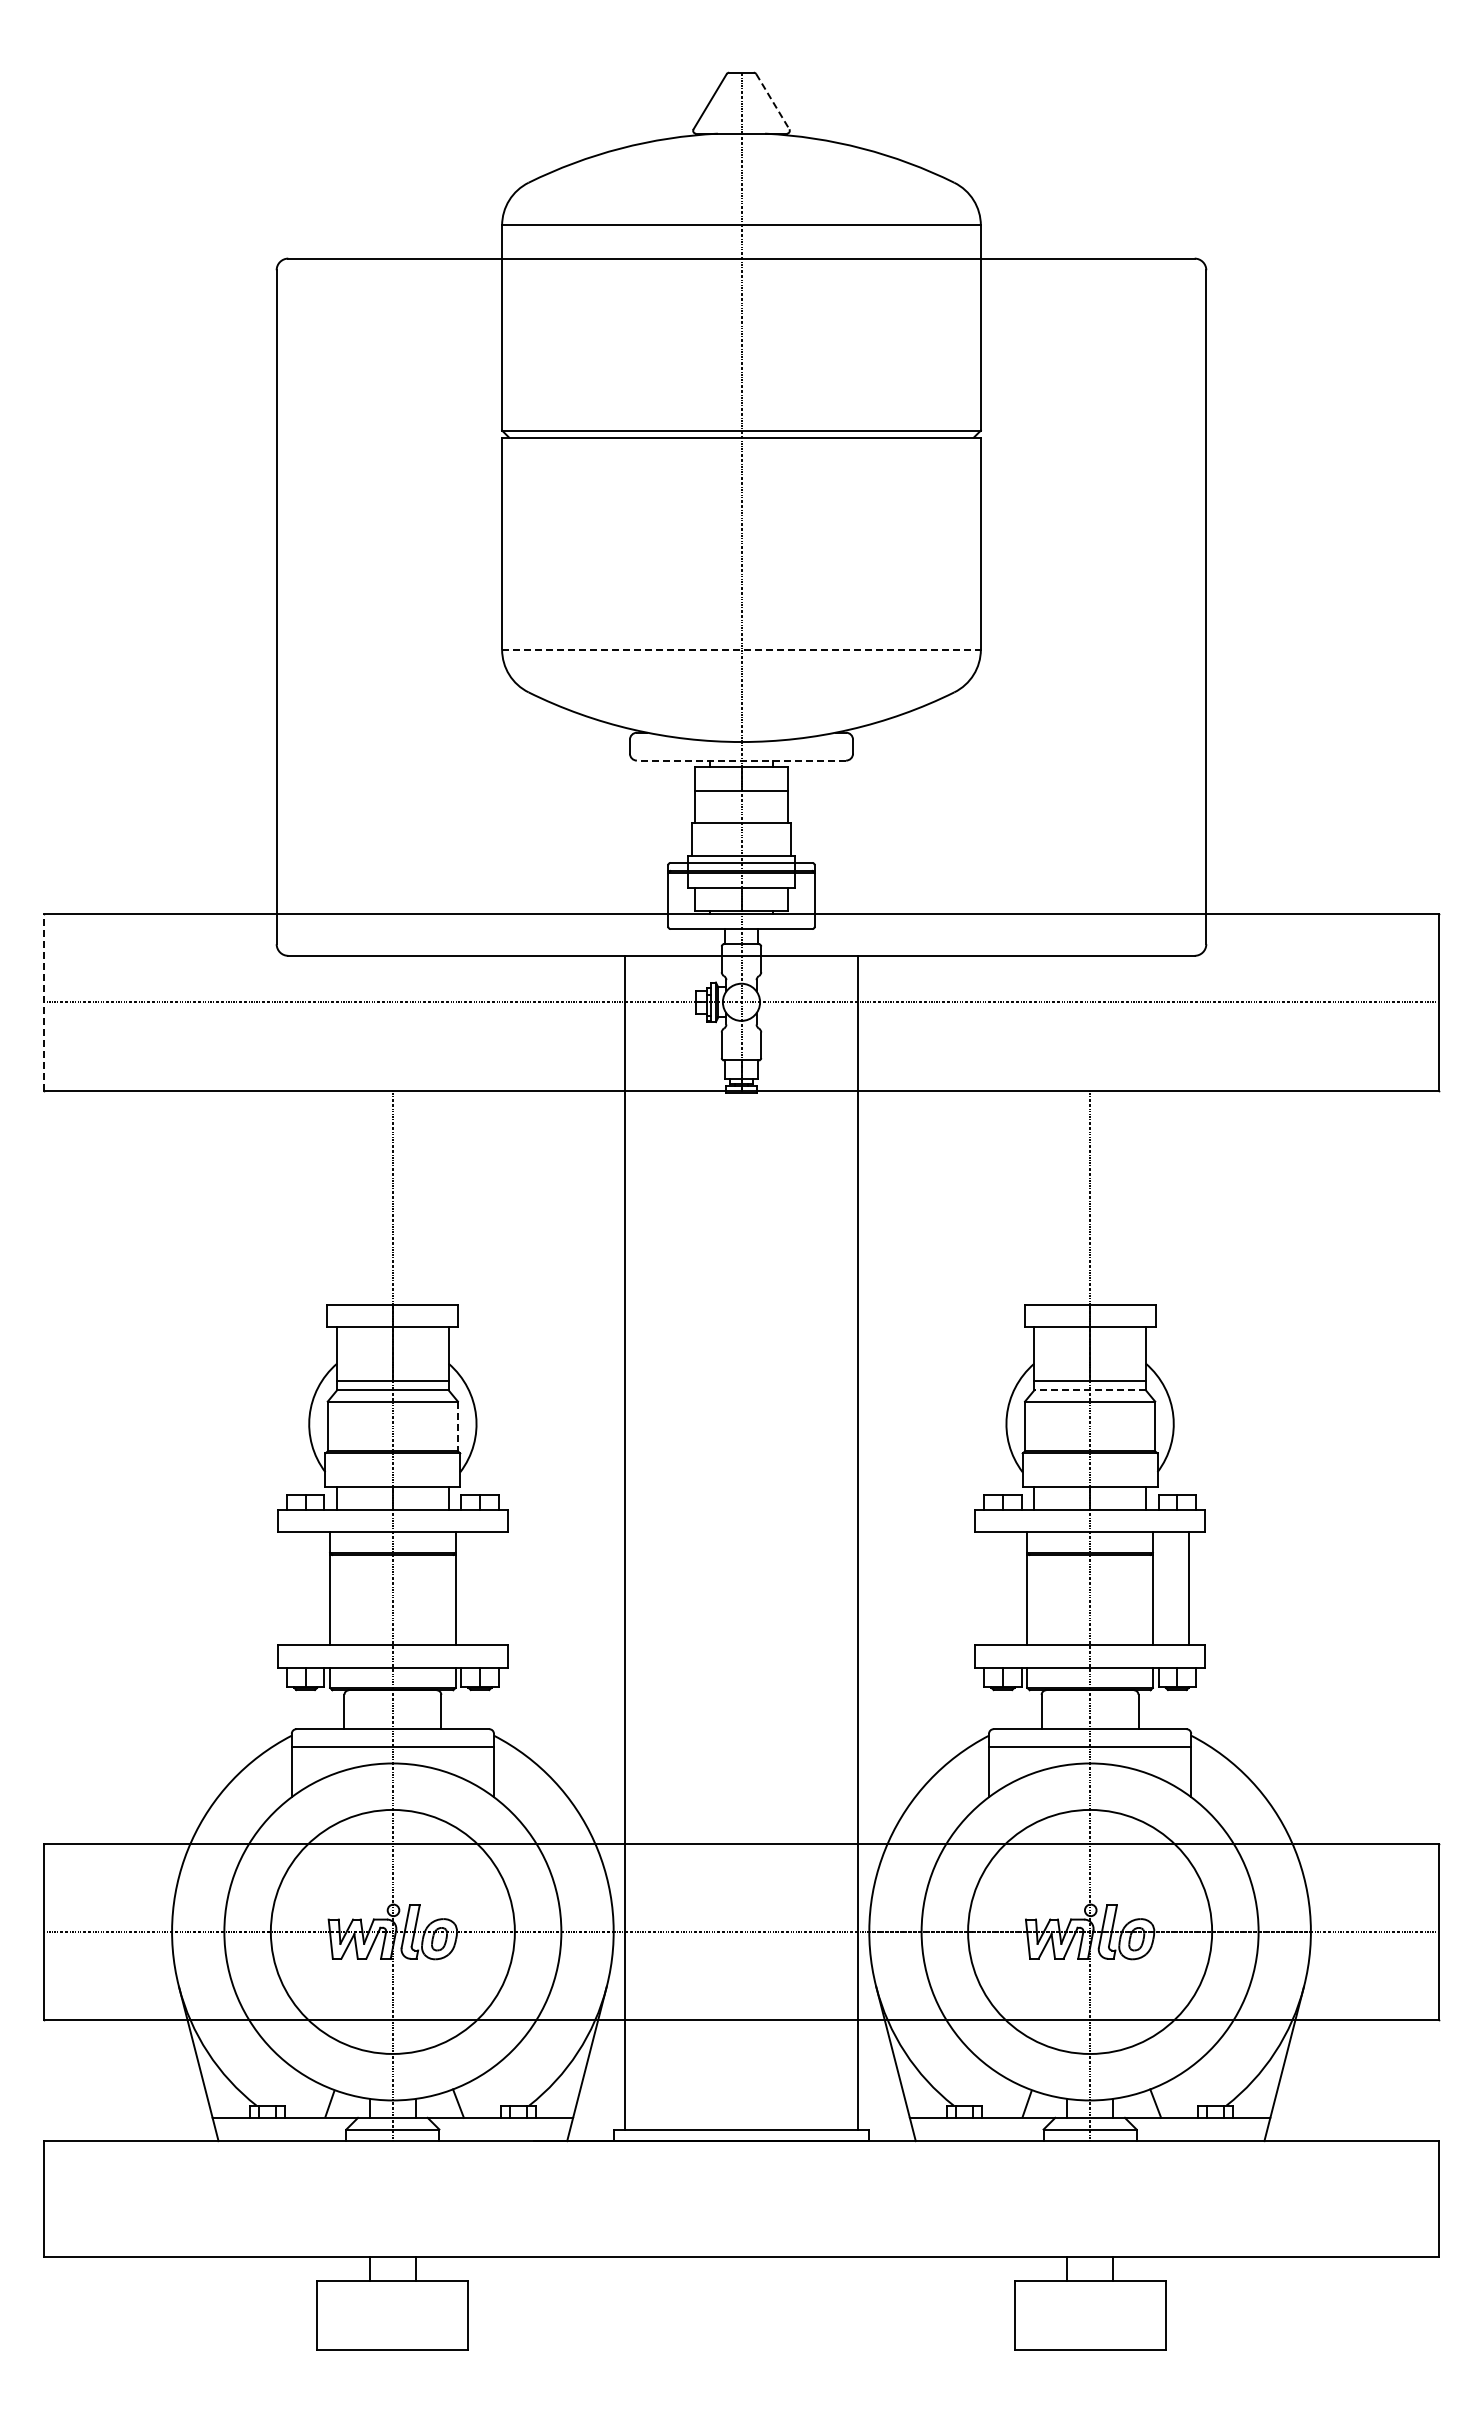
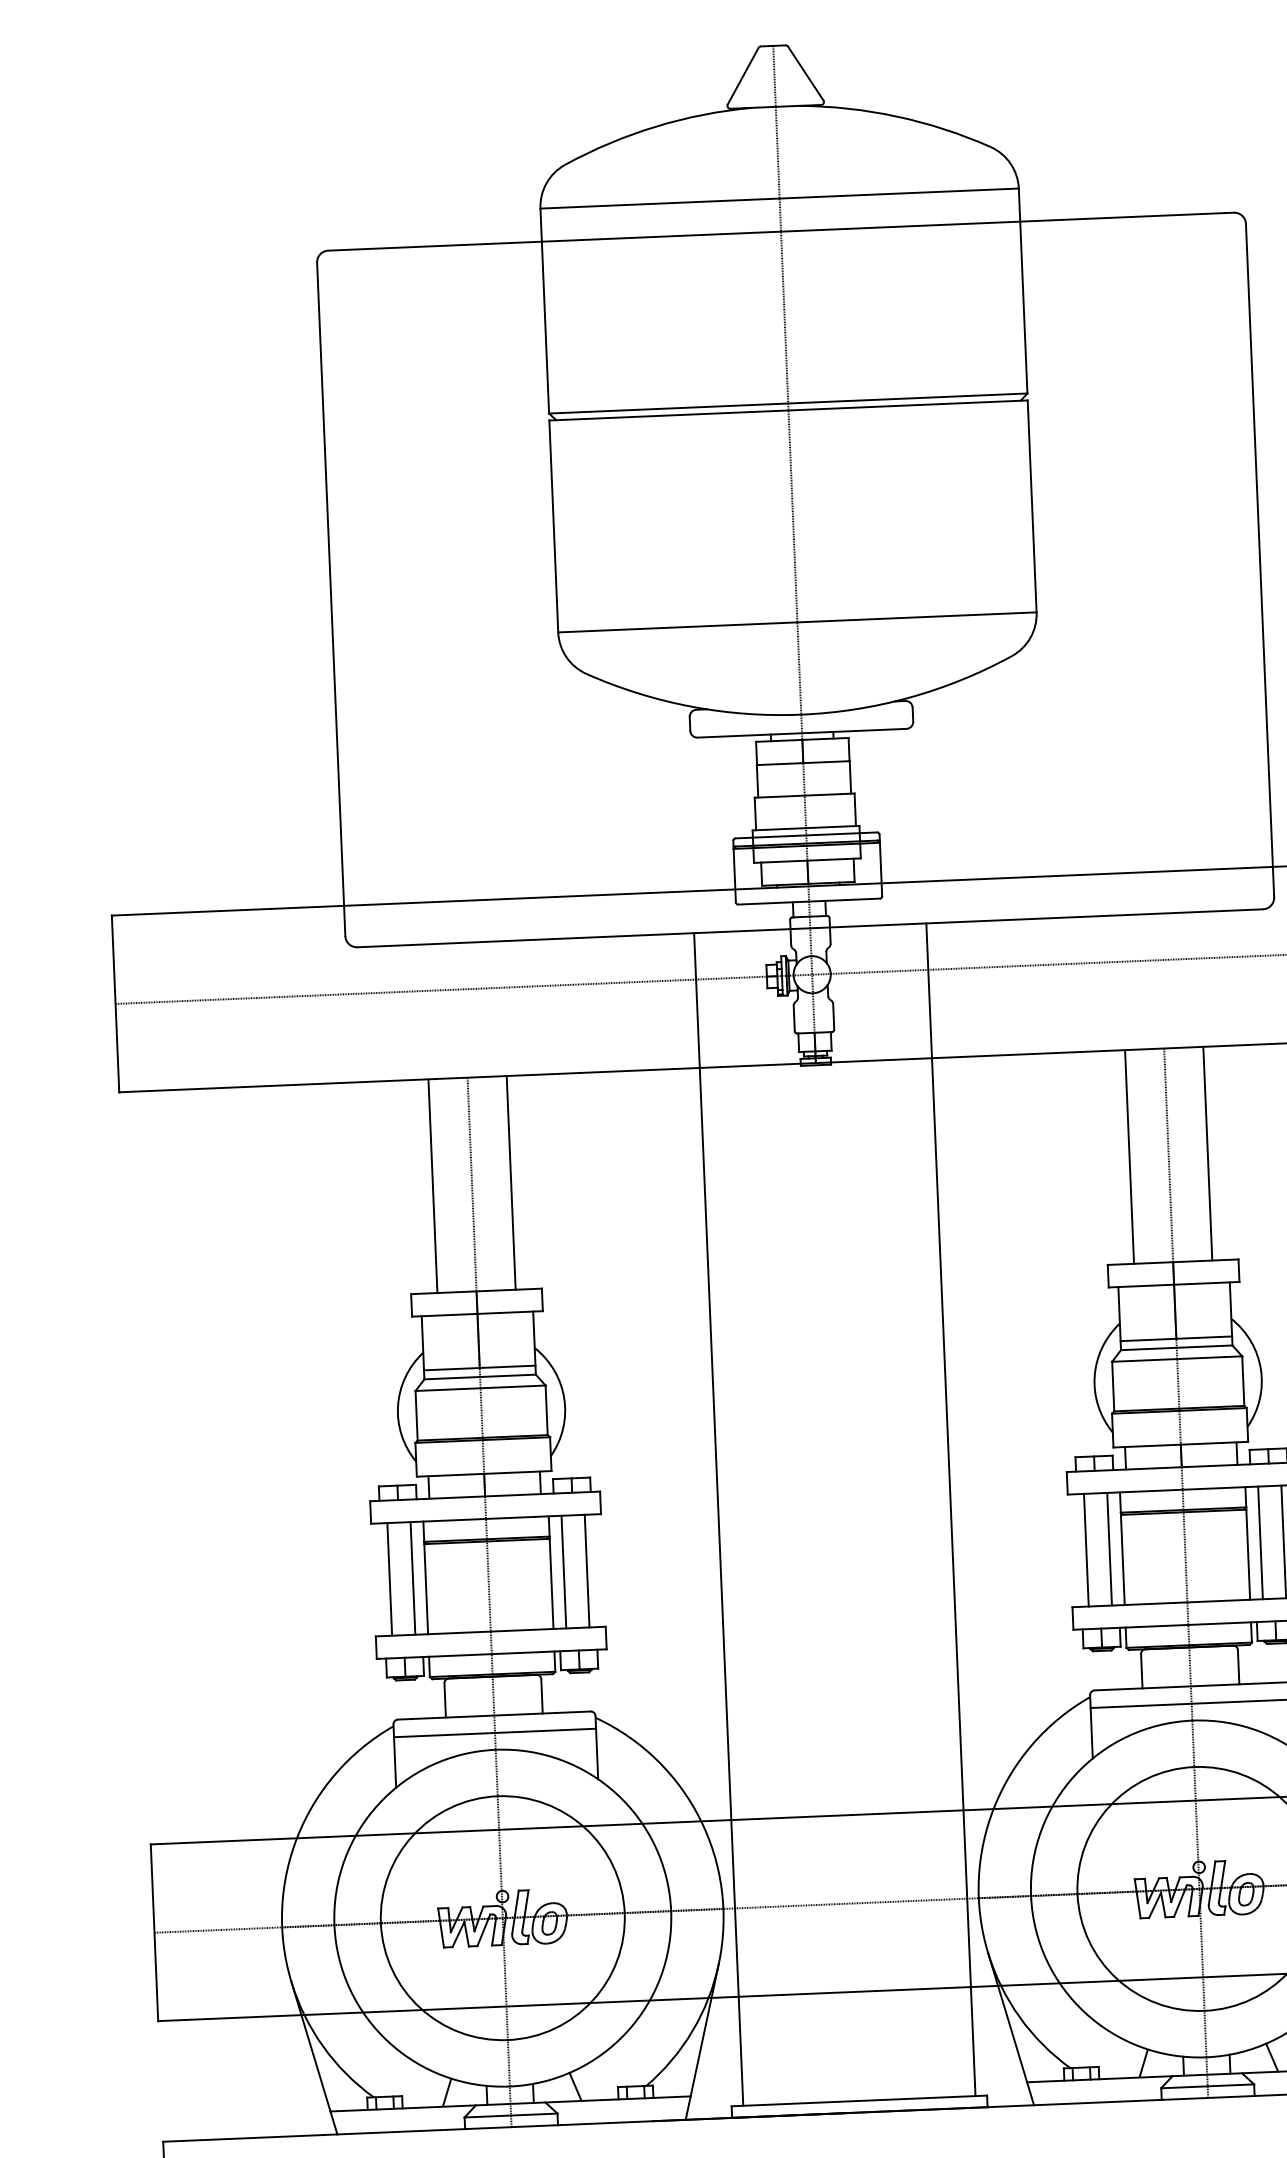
line: (773, 102) -> (806, 74), dashed -> solid
line: (741, 649) -> (797, 622), dashed -> solid
line: (741, 760) -> (802, 733), dashed -> solid
line: (44, 1001) -> (115, 1003), dashed -> solid
line: (353, 1197) -> (432, 1185), added
line: (432, 1197) -> (511, 1182), added
line: (1050, 1197) -> (1129, 1156), added
line: (1129, 1197) -> (1208, 1153), added
line: (1090, 1390) -> (1177, 1347), dashed -> solid
line: (457, 1426) -> (546, 1410), dashed -> solid
line: (294, 1588) -> (390, 1579), added
line: (317, 1588) -> (413, 1578), added
line: (468, 1588) -> (563, 1571), added
line: (491, 1588) -> (586, 1570), added
line: (991, 1588) -> (1086, 1549), added
line: (1014, 1588) -> (1109, 1548), added
line: (1165, 1588) -> (1260, 1542), added

